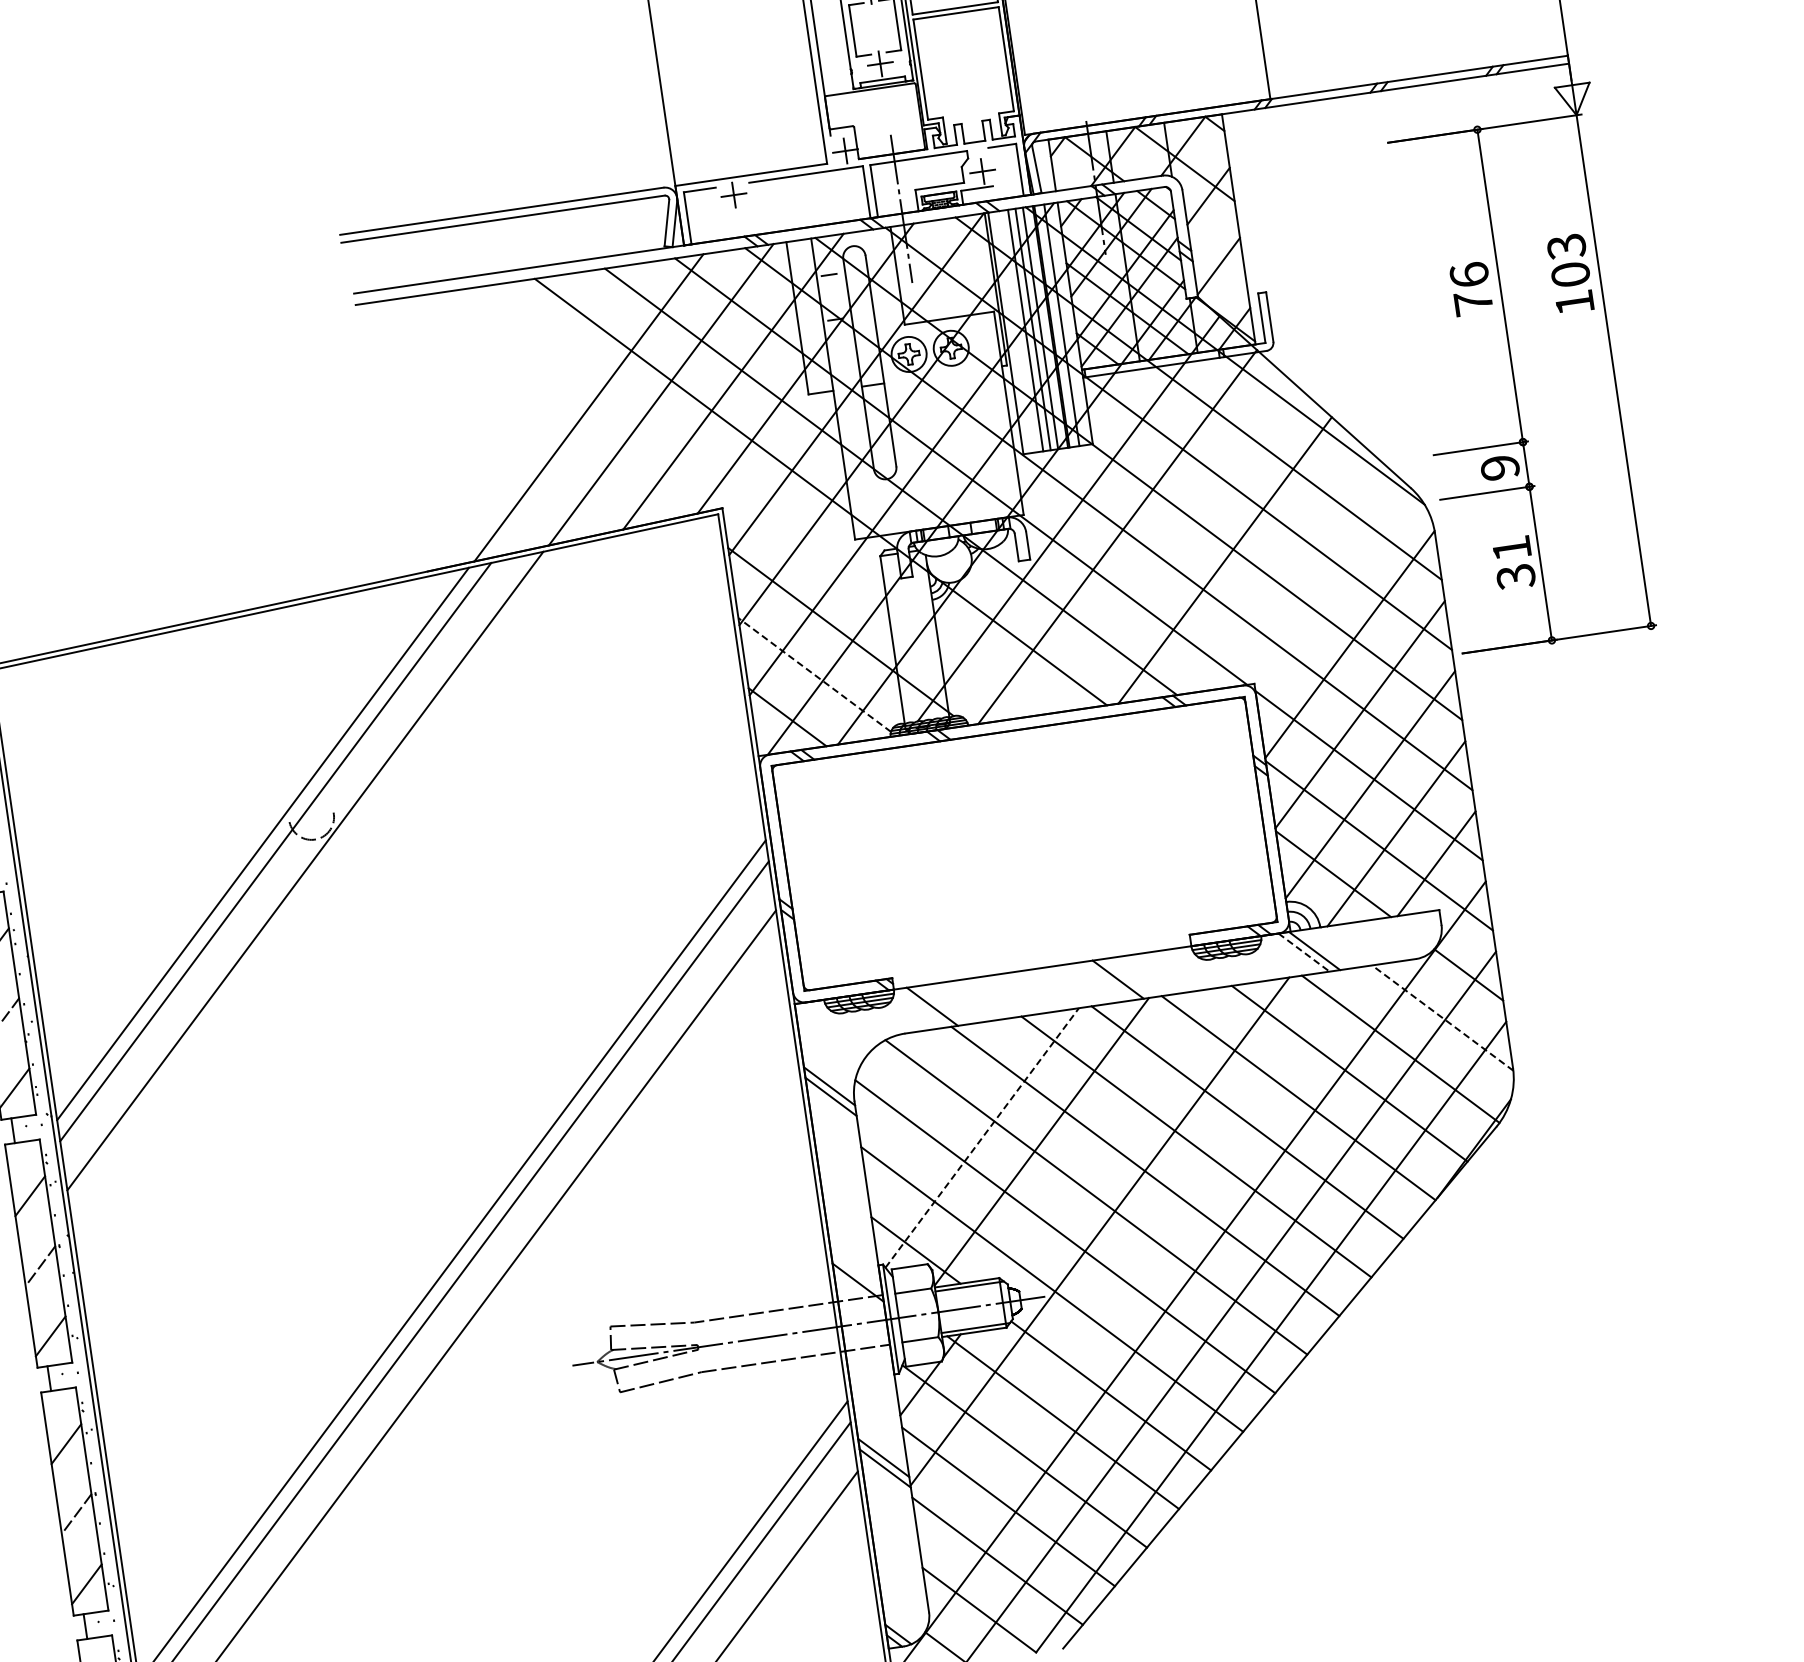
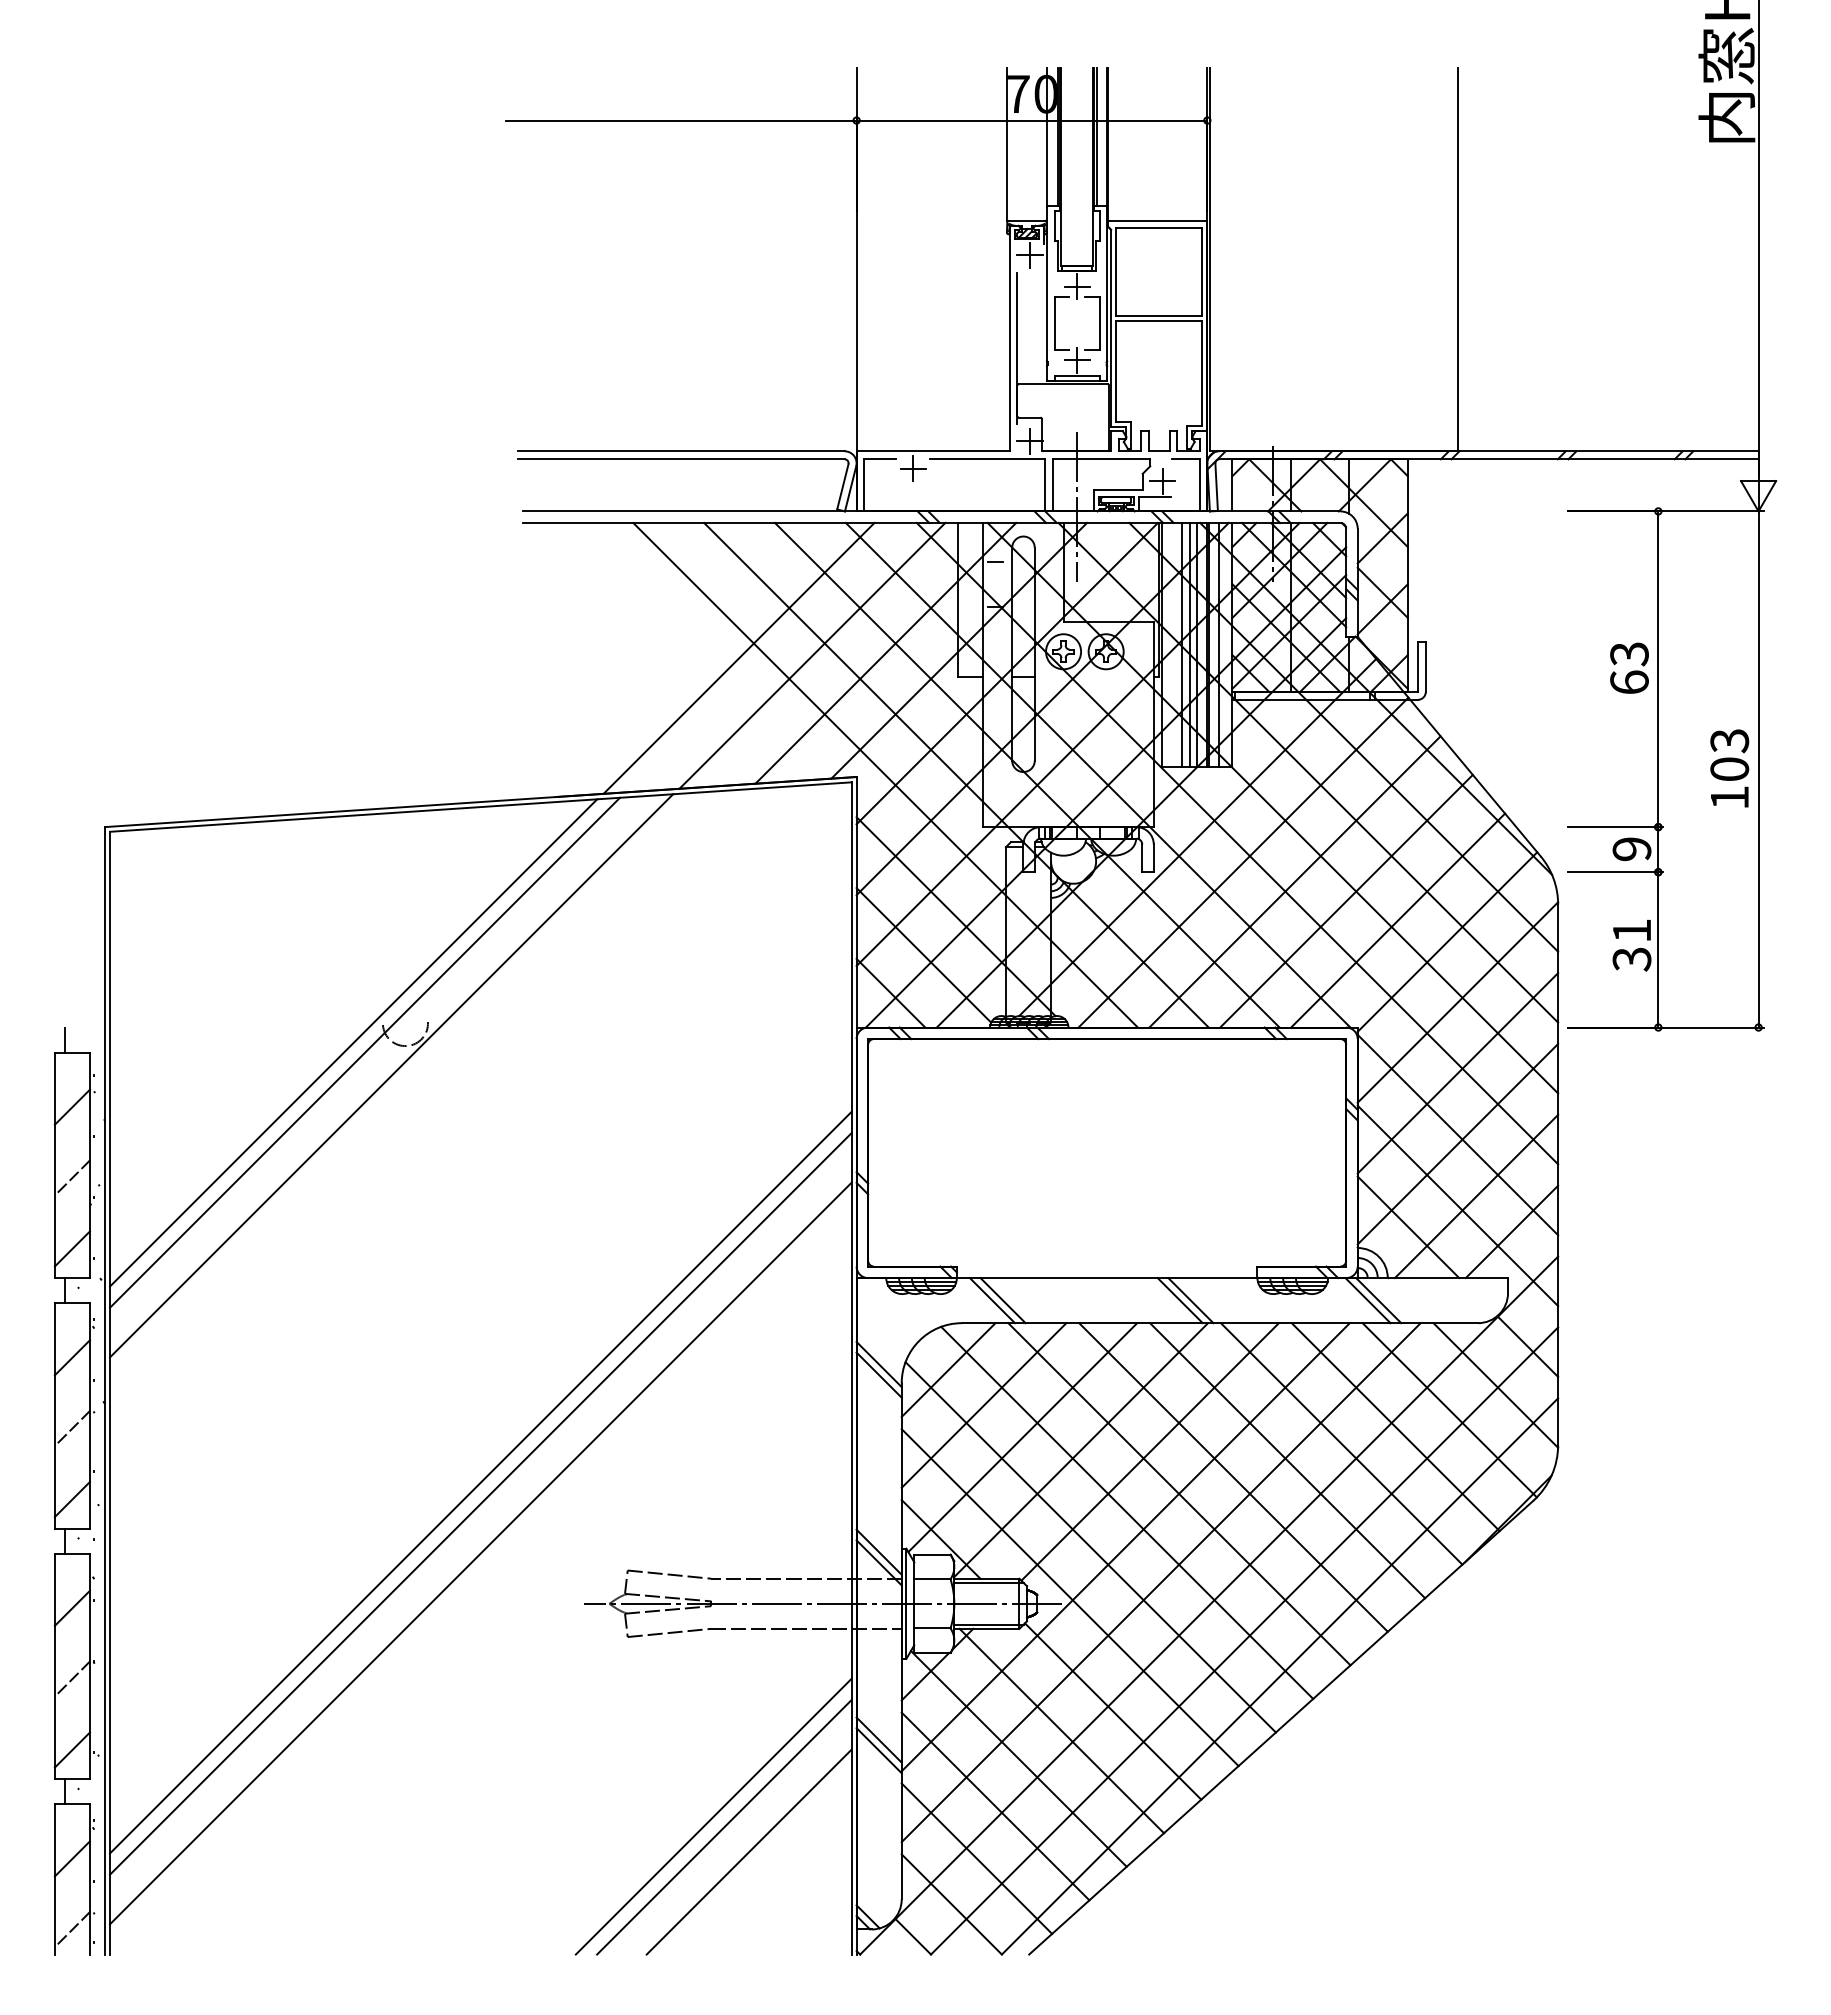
line: (1216, 249) -> (1382, 592), added
text: (1570, 273) -> (1729, 768), moved
text: (1471, 289) -> (1629, 668), 76 -> 63
line: (750, 501) -> (885, 774), added
line: (1170, 548) -> (1294, 881), added
line: (1279, 572) -> (1398, 920), added
line: (1330, 585) -> (1447, 941), added
line: (814, 674) -> (923, 954), dashed -> solid
line: (1304, 952) -> (1368, 1300), dashed -> solid
line: (1128, 978) -> (1190, 1300), added
line: (942, 1005) -> (1002, 1300), added
line: (1442, 1018) -> (1495, 1385), dashed -> solid
line: (898, 1081) -> (948, 1369), added
line: (938, 1111) -> (983, 1405), added
line: (1109, 1133) -> (1149, 1451), added
line: (981, 1137) -> (1022, 1437), dashed -> solid
line: (1139, 1261) -> (1160, 1582), added
line: (855, 1271) -> (878, 1551), added

